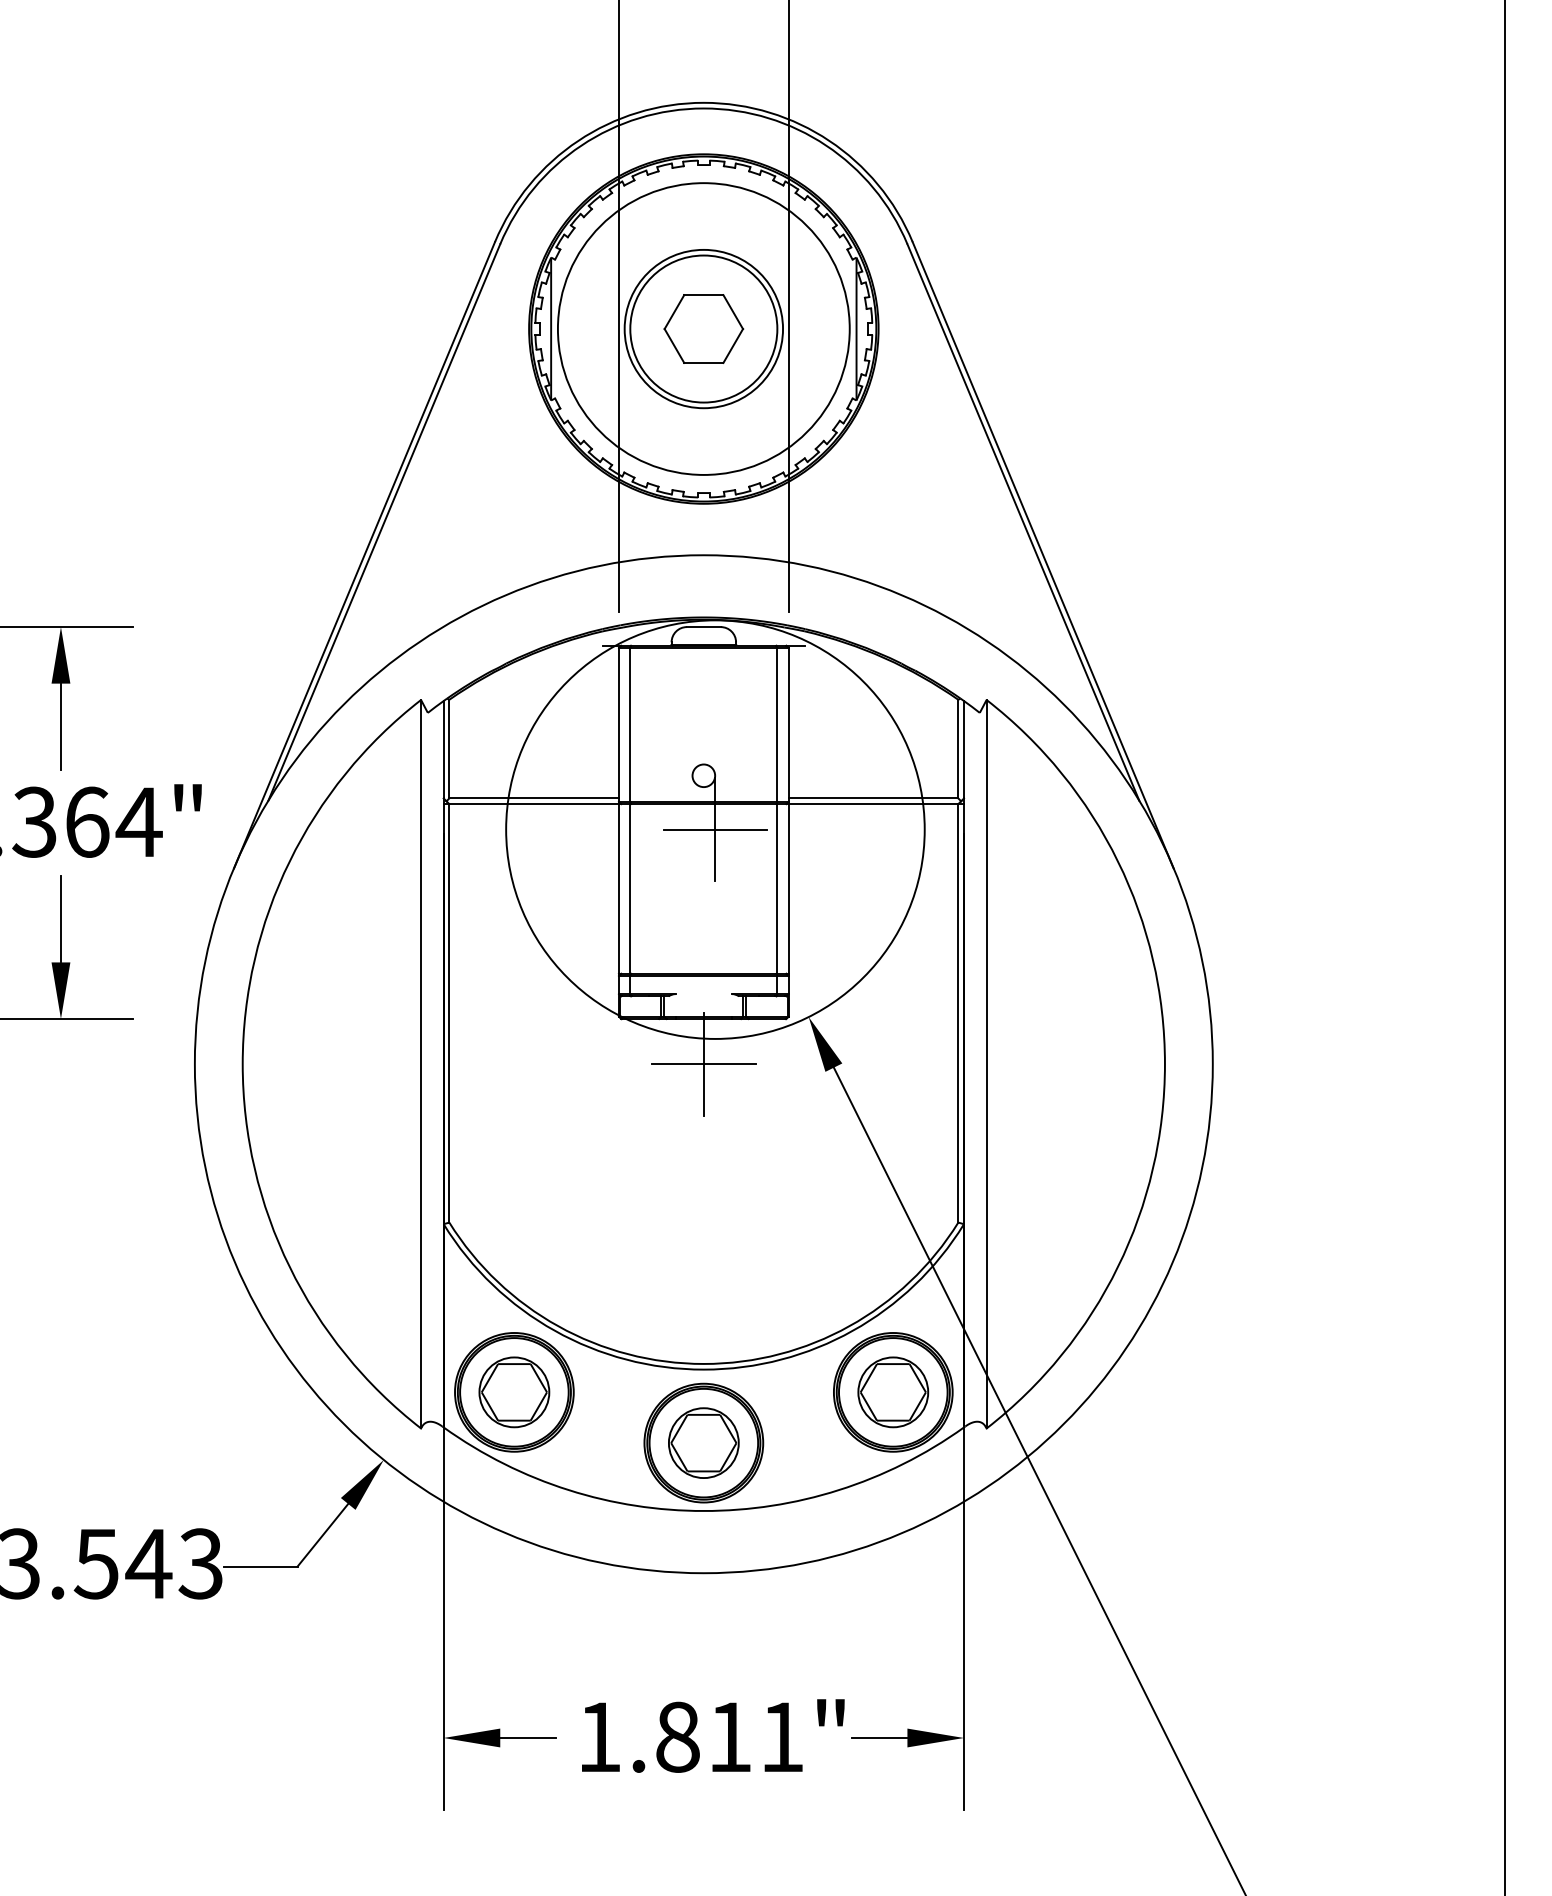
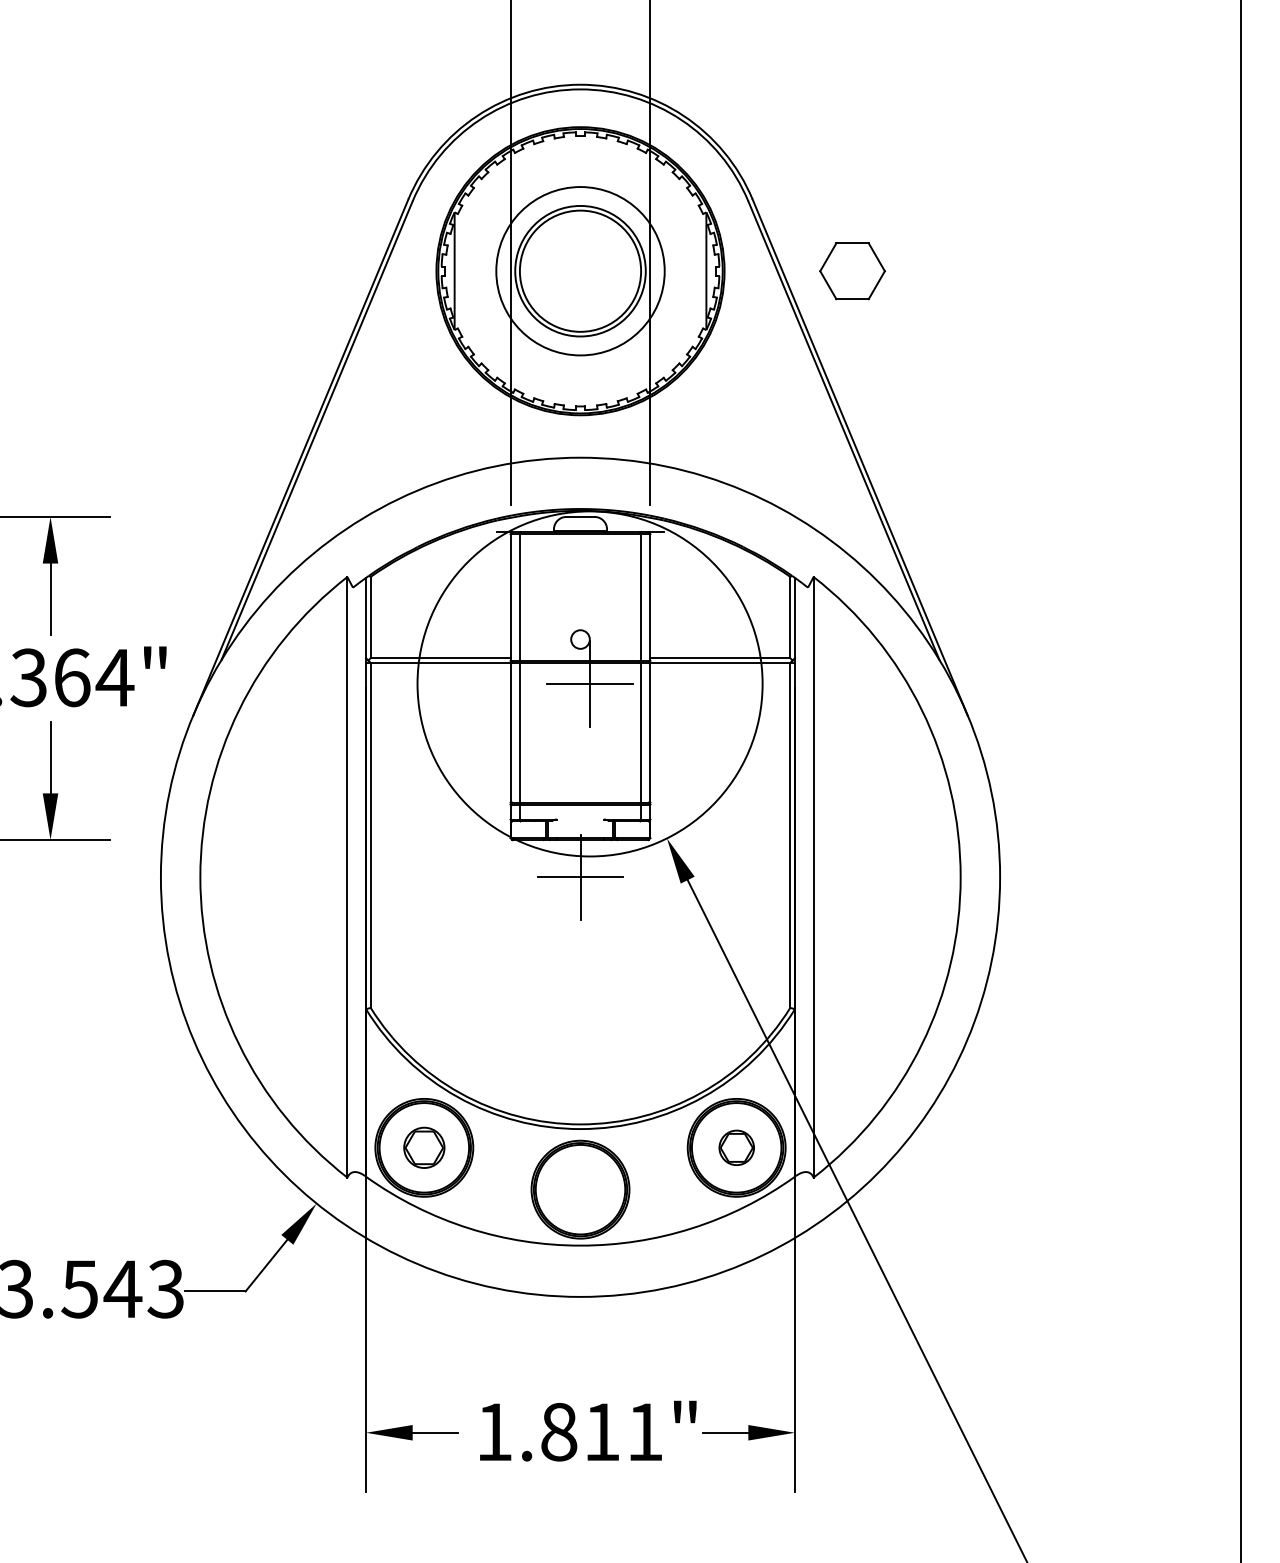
circle: (703, 328) -> (580, 270), size x0.7
part: (703, 328) -> (852, 270), moved
part: (514, 1392) -> (424, 1147), size x0.7
part: (893, 1392) -> (736, 1147), size x0.6
part: (703, 1442) -> (580, 1189), removed

